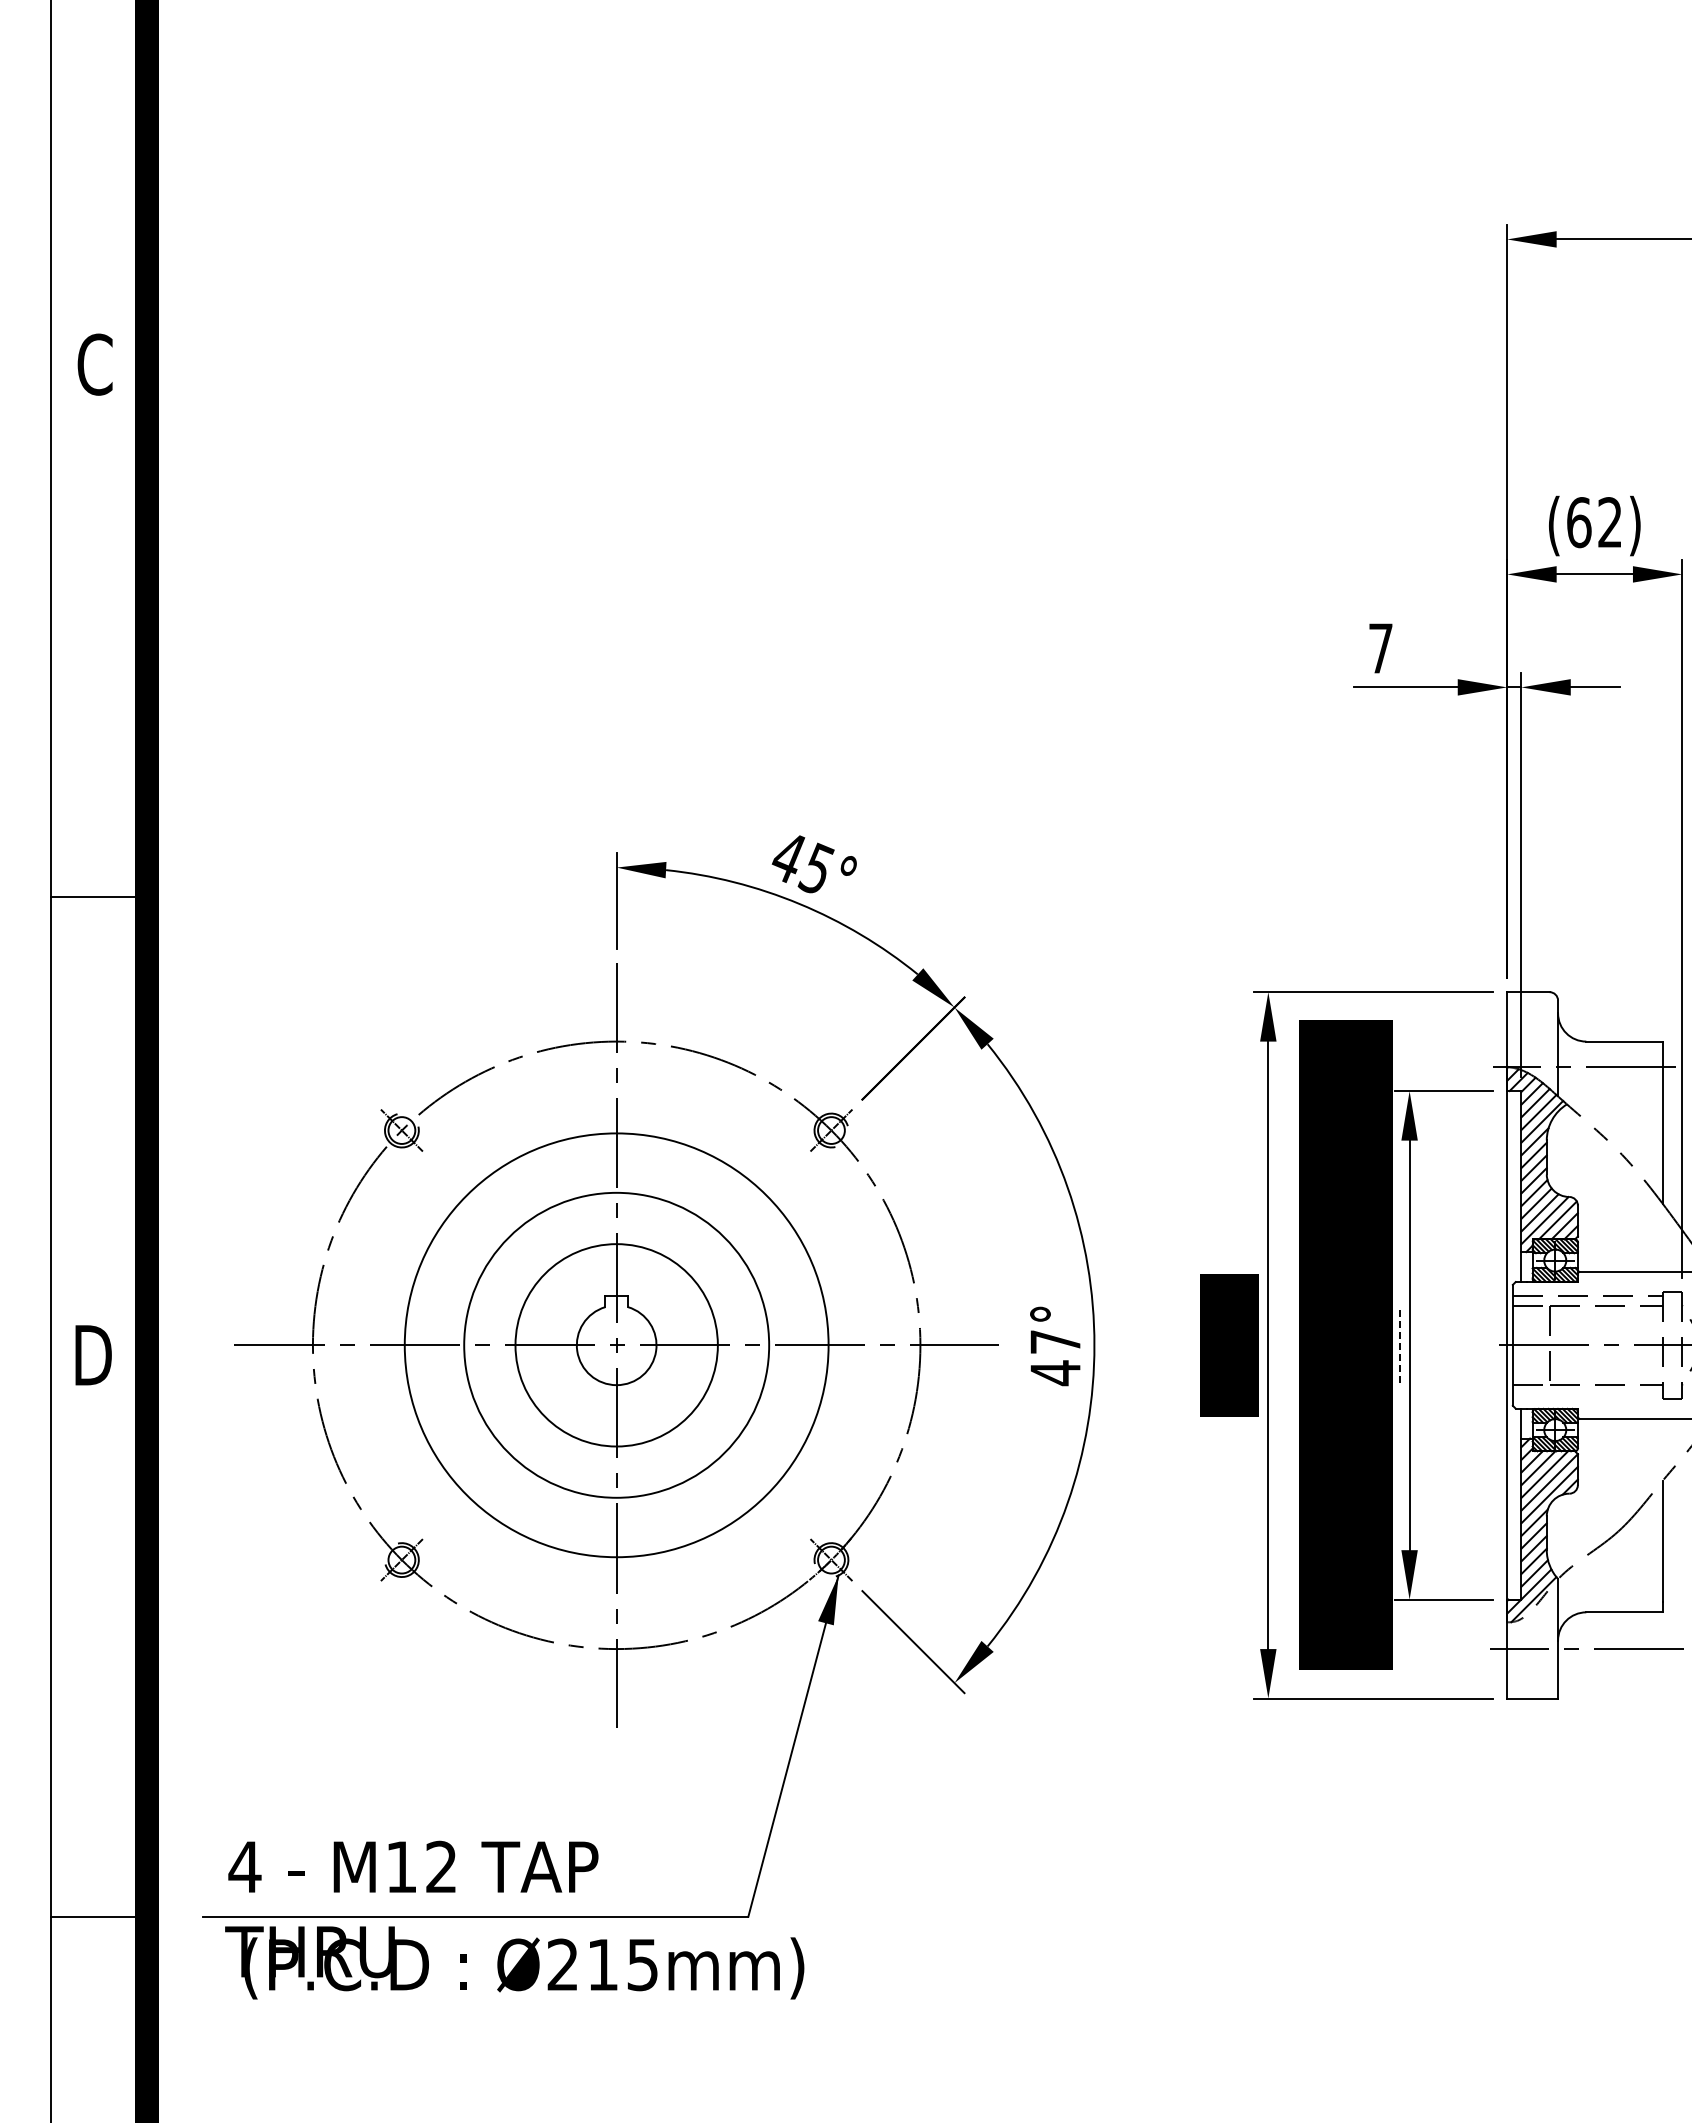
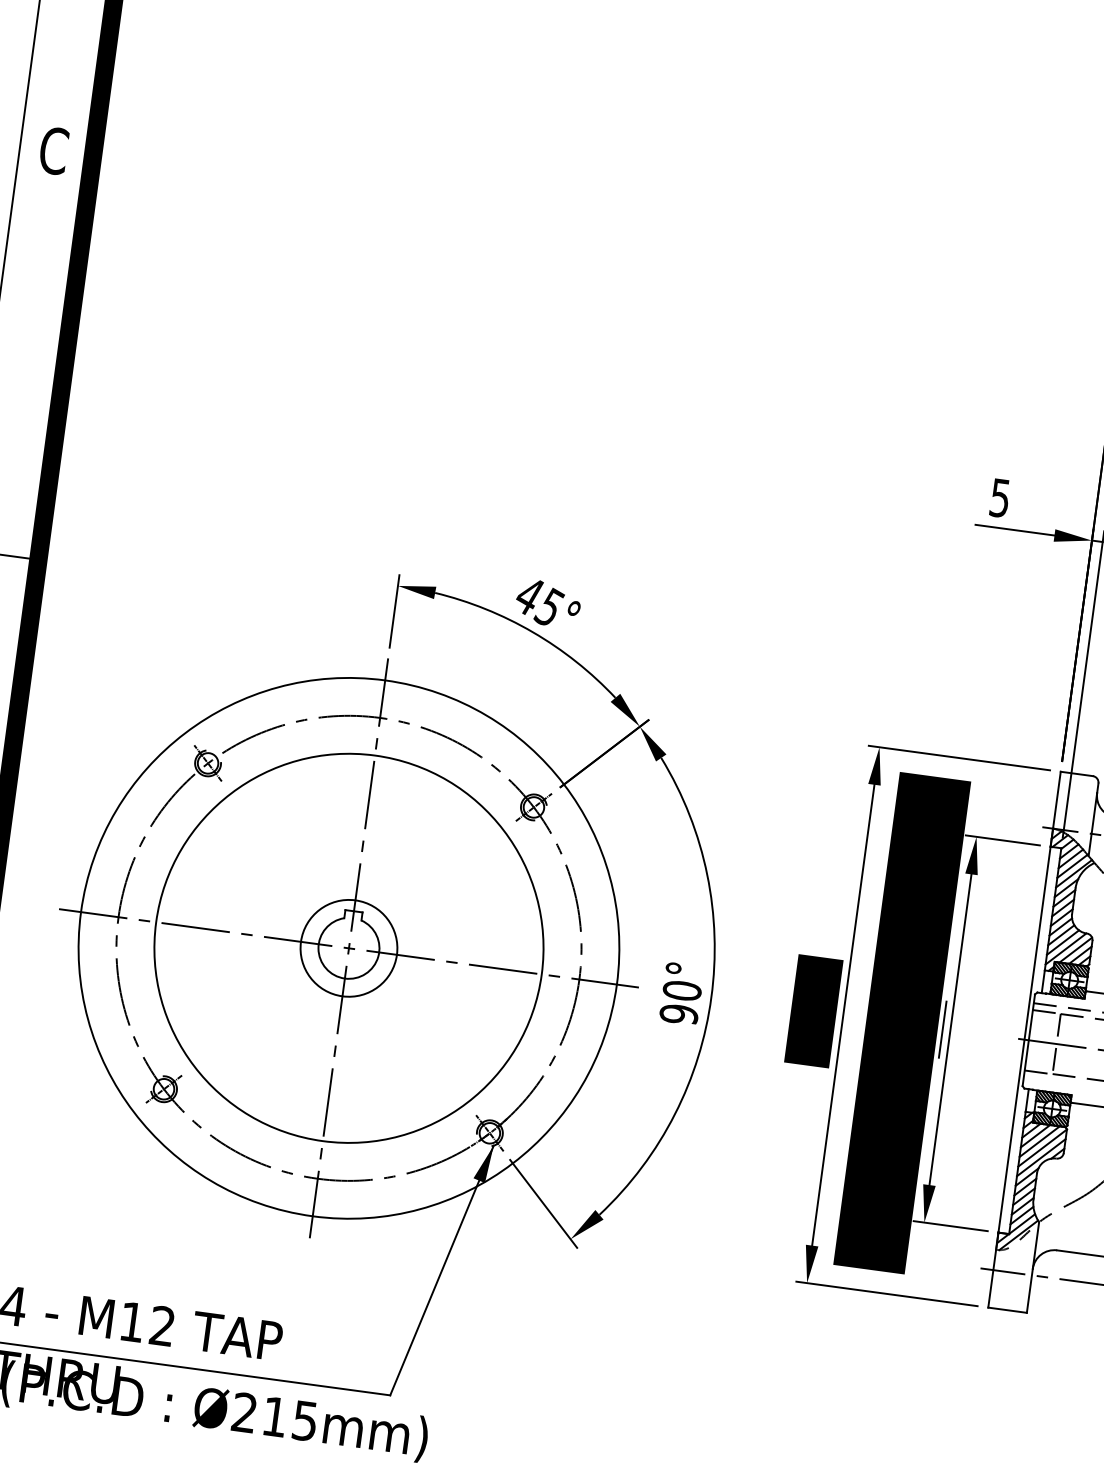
text: (1380, 648) -> (999, 498), 7 -> 5
circle: (616, 1345) -> (348, 948), size x0.62
circle: (616, 1345) -> (348, 948), size x1.67
circle: (616, 1345) -> (348, 948), size x1.67
line: (1399, 1346) -> (942, 1029), dashed -> solid
text: (1055, 1357) -> (680, 1002), 47° -> 90°

